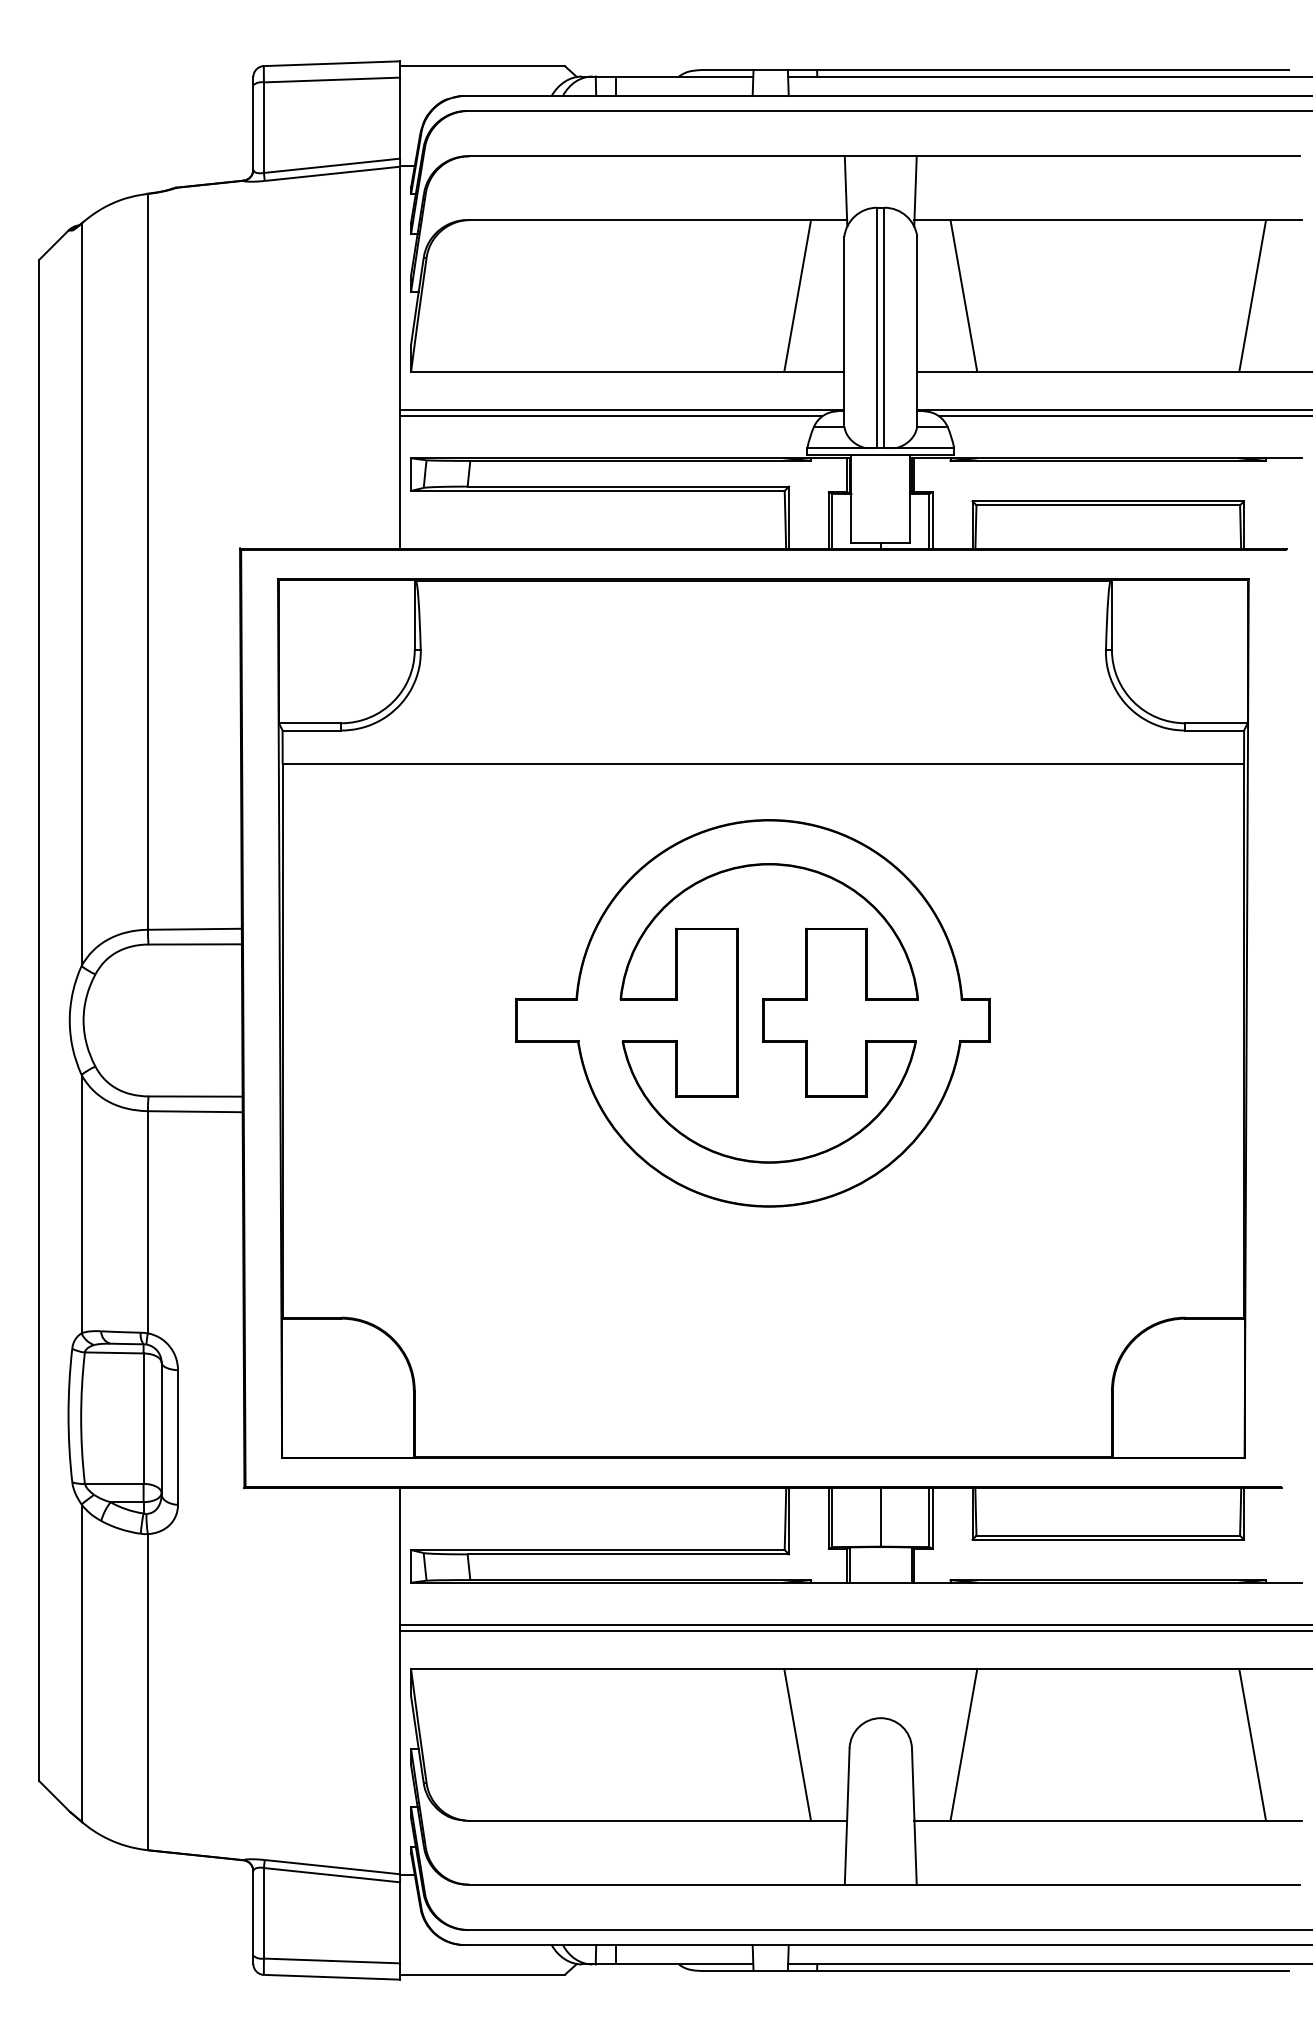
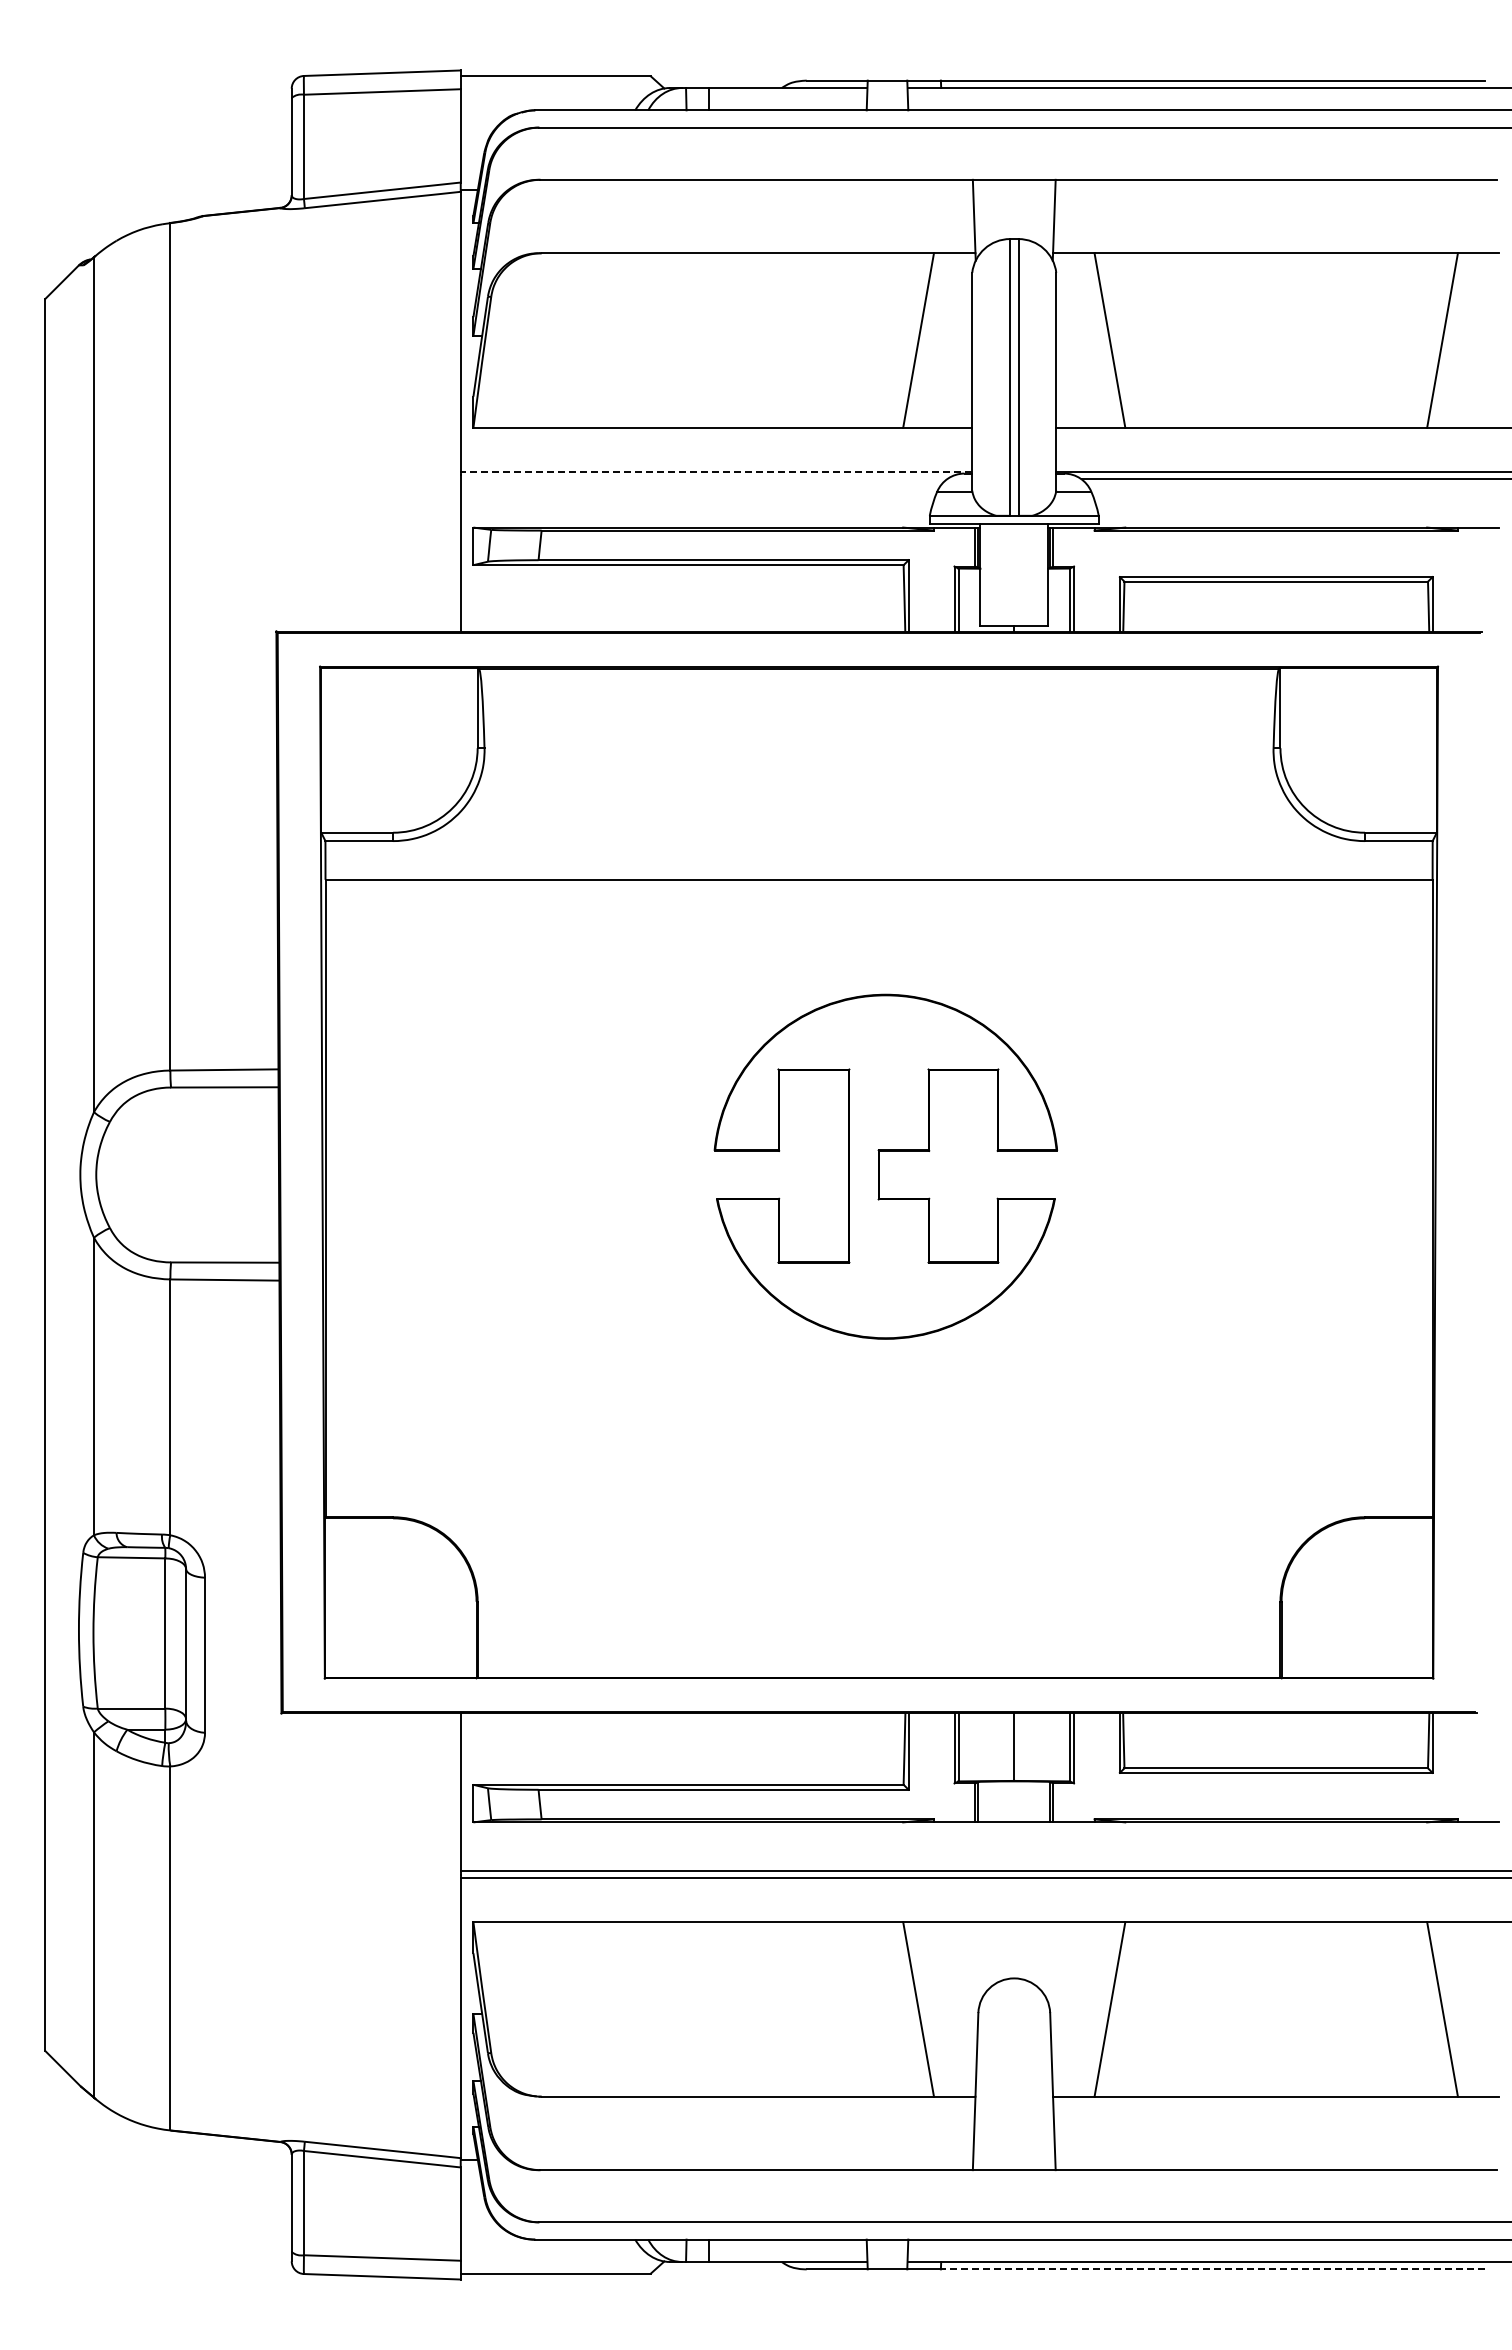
line: (622, 410) -> (716, 472), solid -> dashed
line: (610, 416) -> (703, 479), removed
part: (752, 1013) -> (866, 1166), removed
line: (1052, 1970) -> (1212, 2269), solid -> dashed

